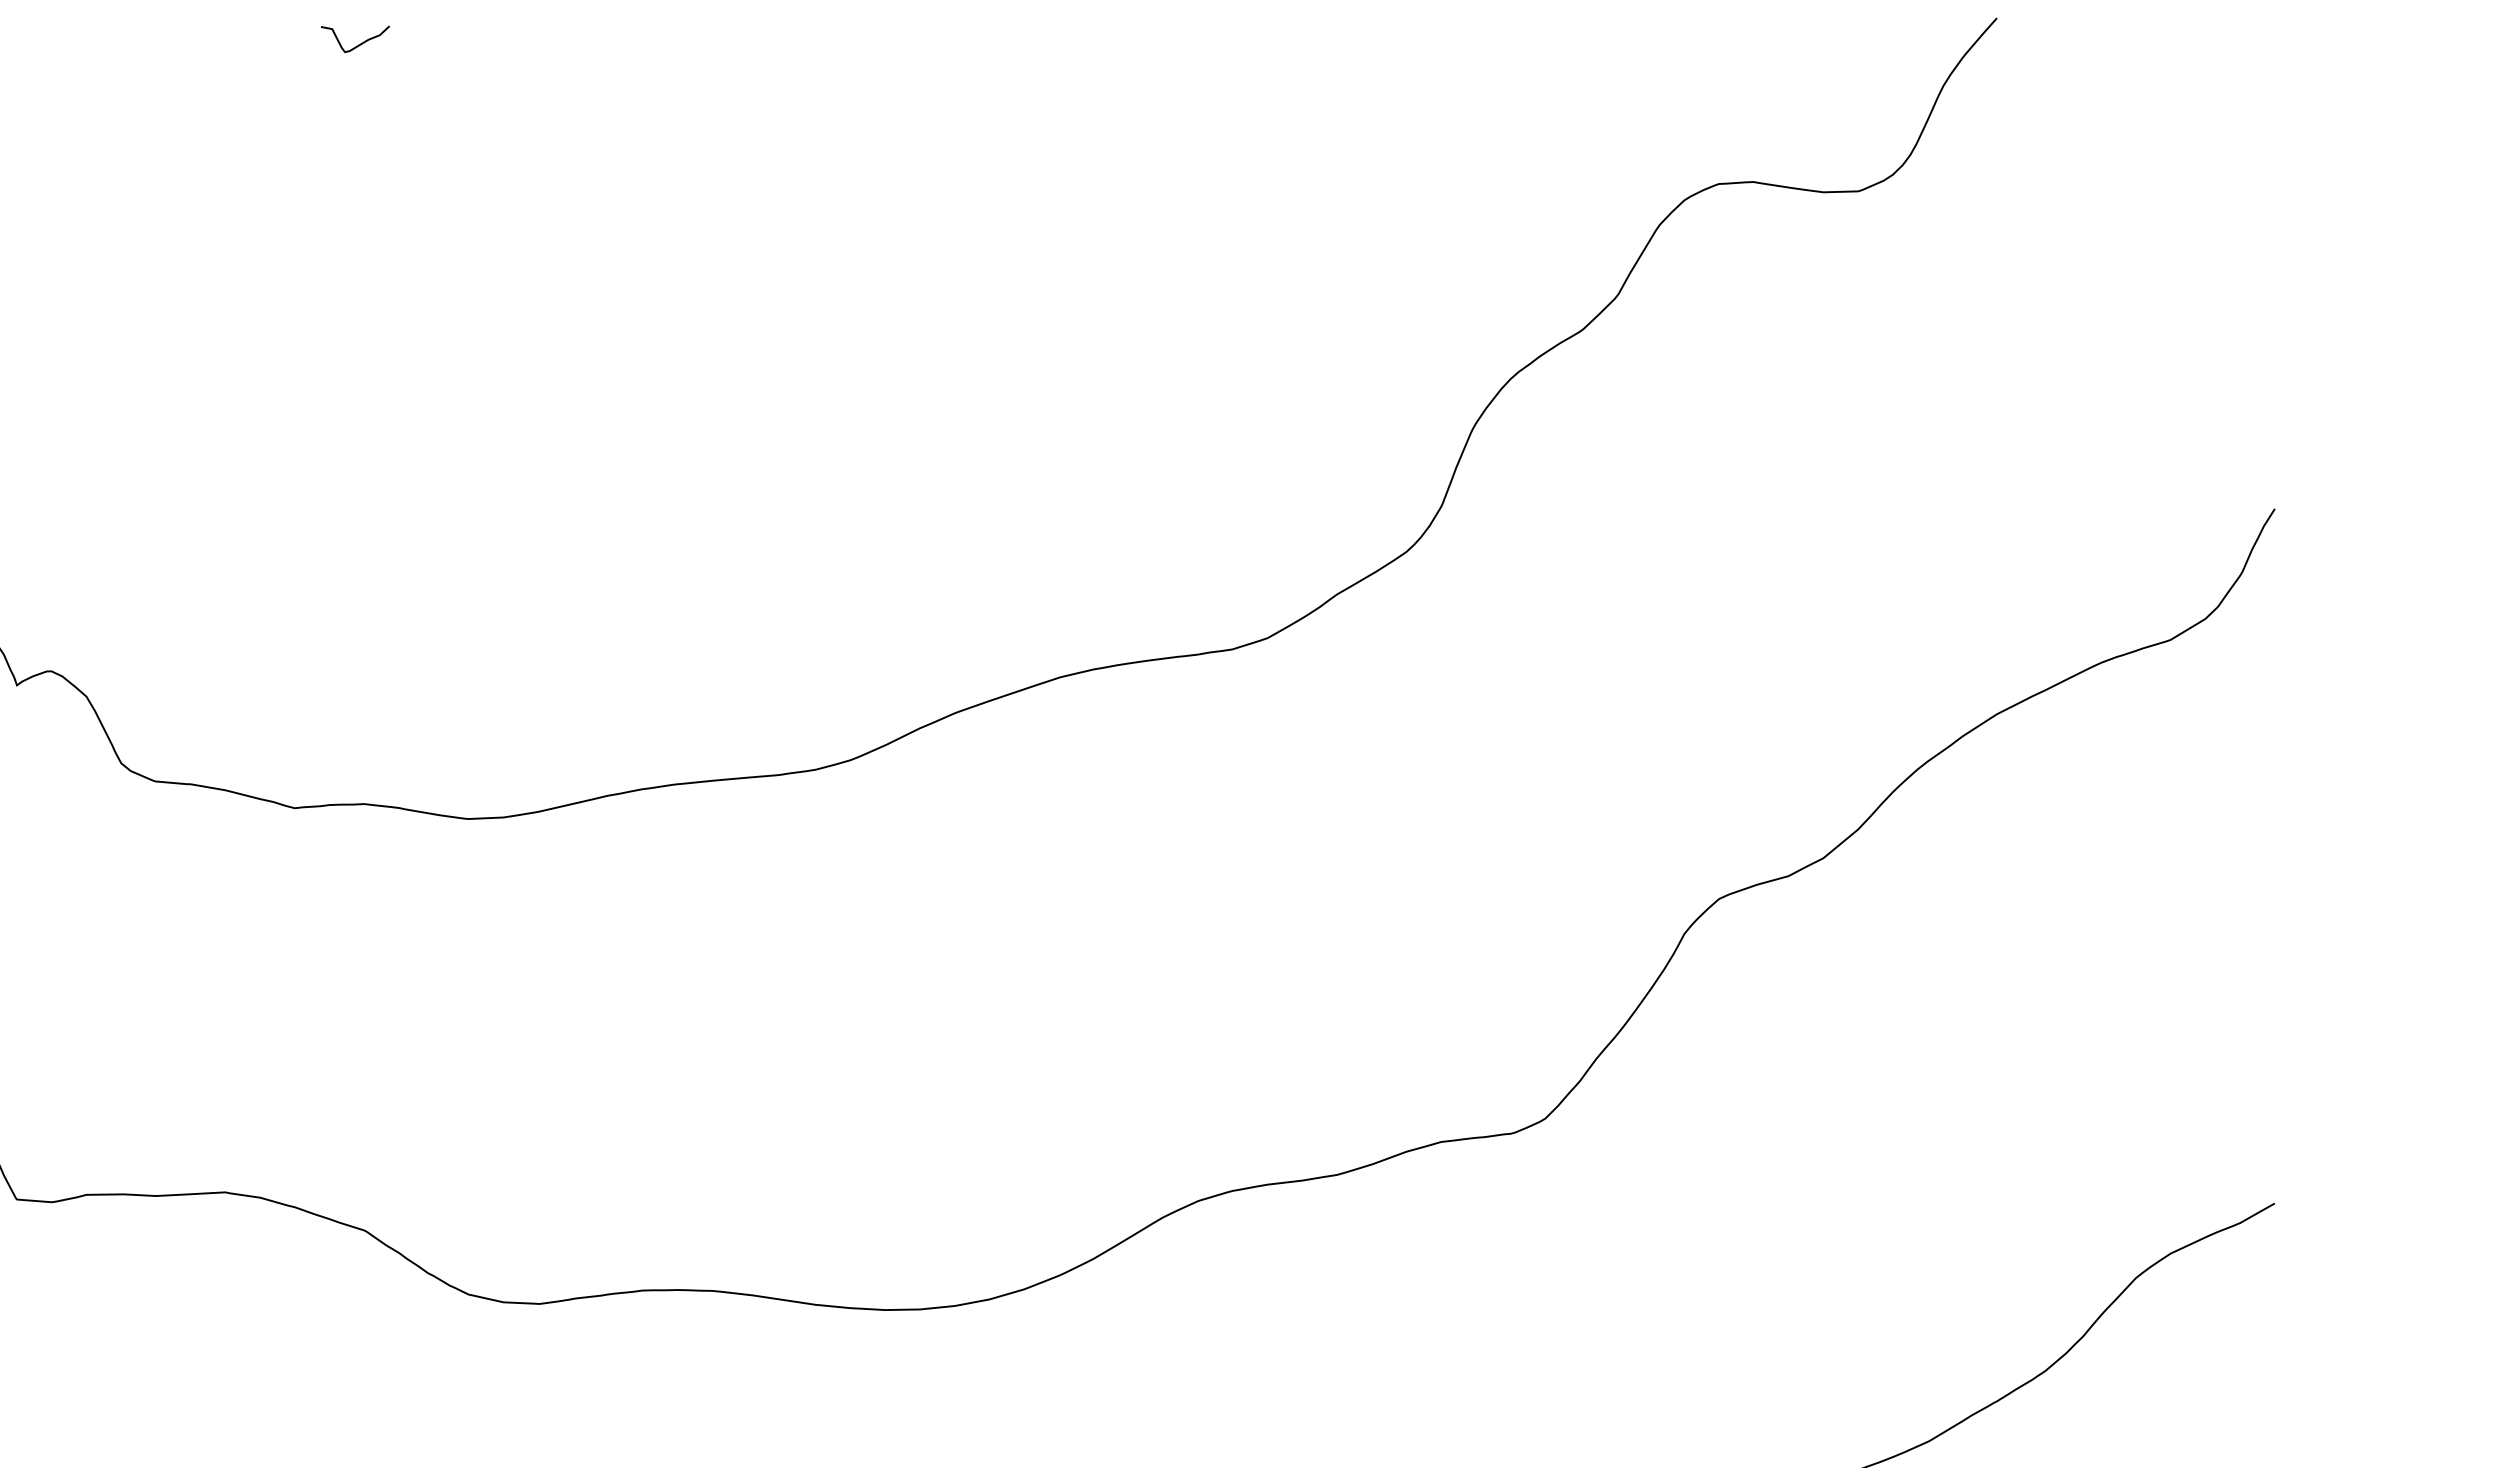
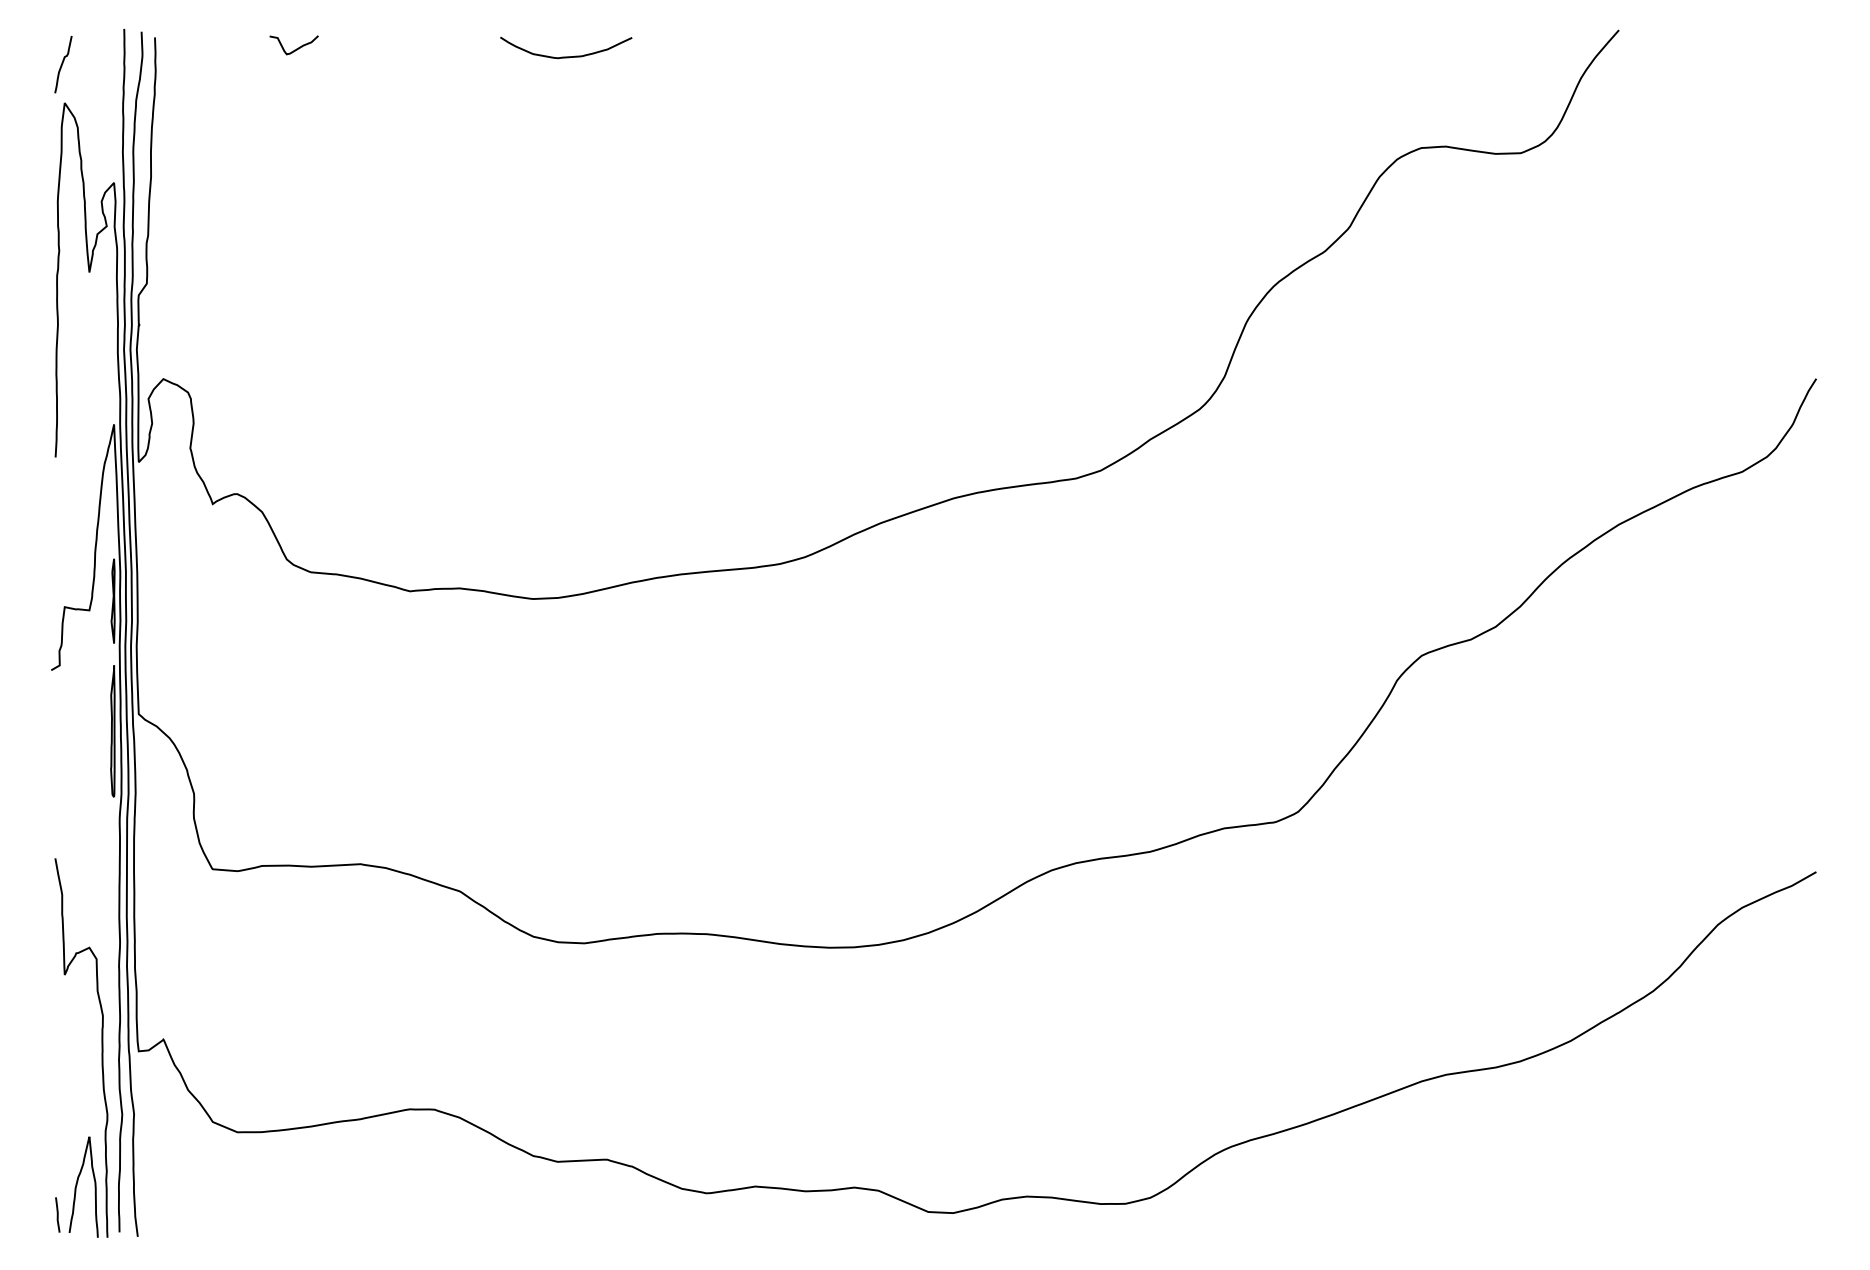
curve: (355, 45) -> (294, 49), moved
curve: (515, 55) -> (566, 56), added

